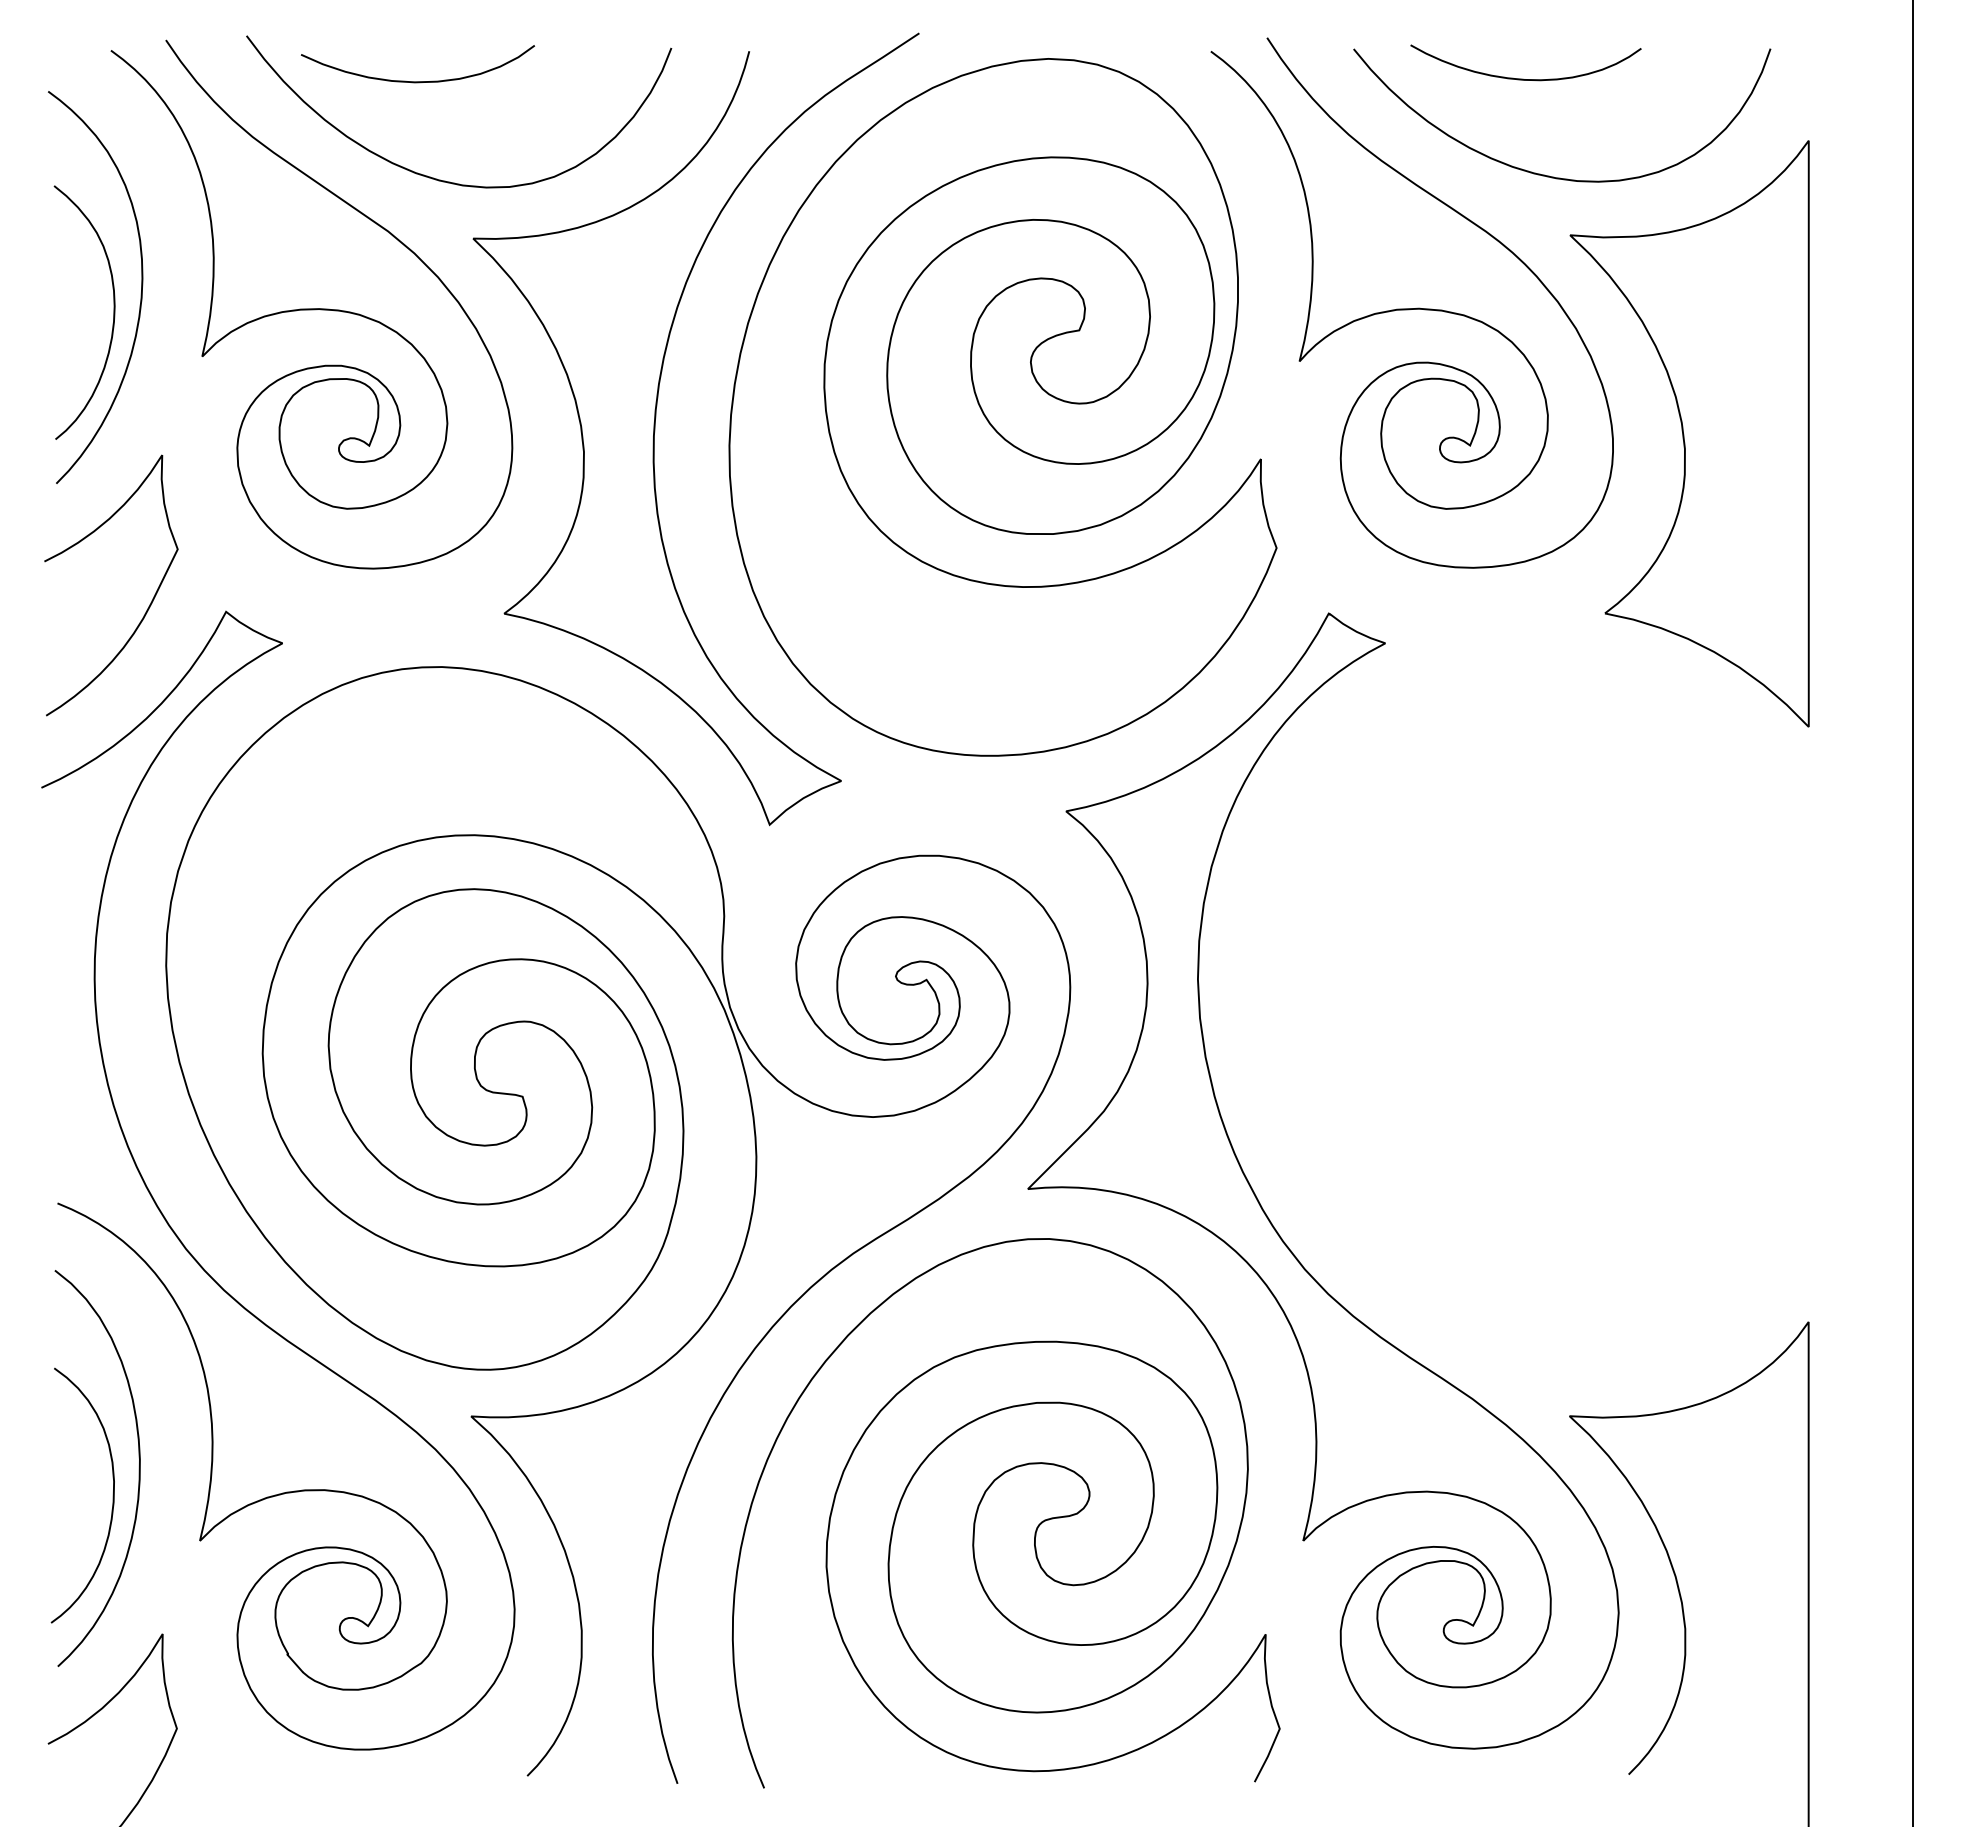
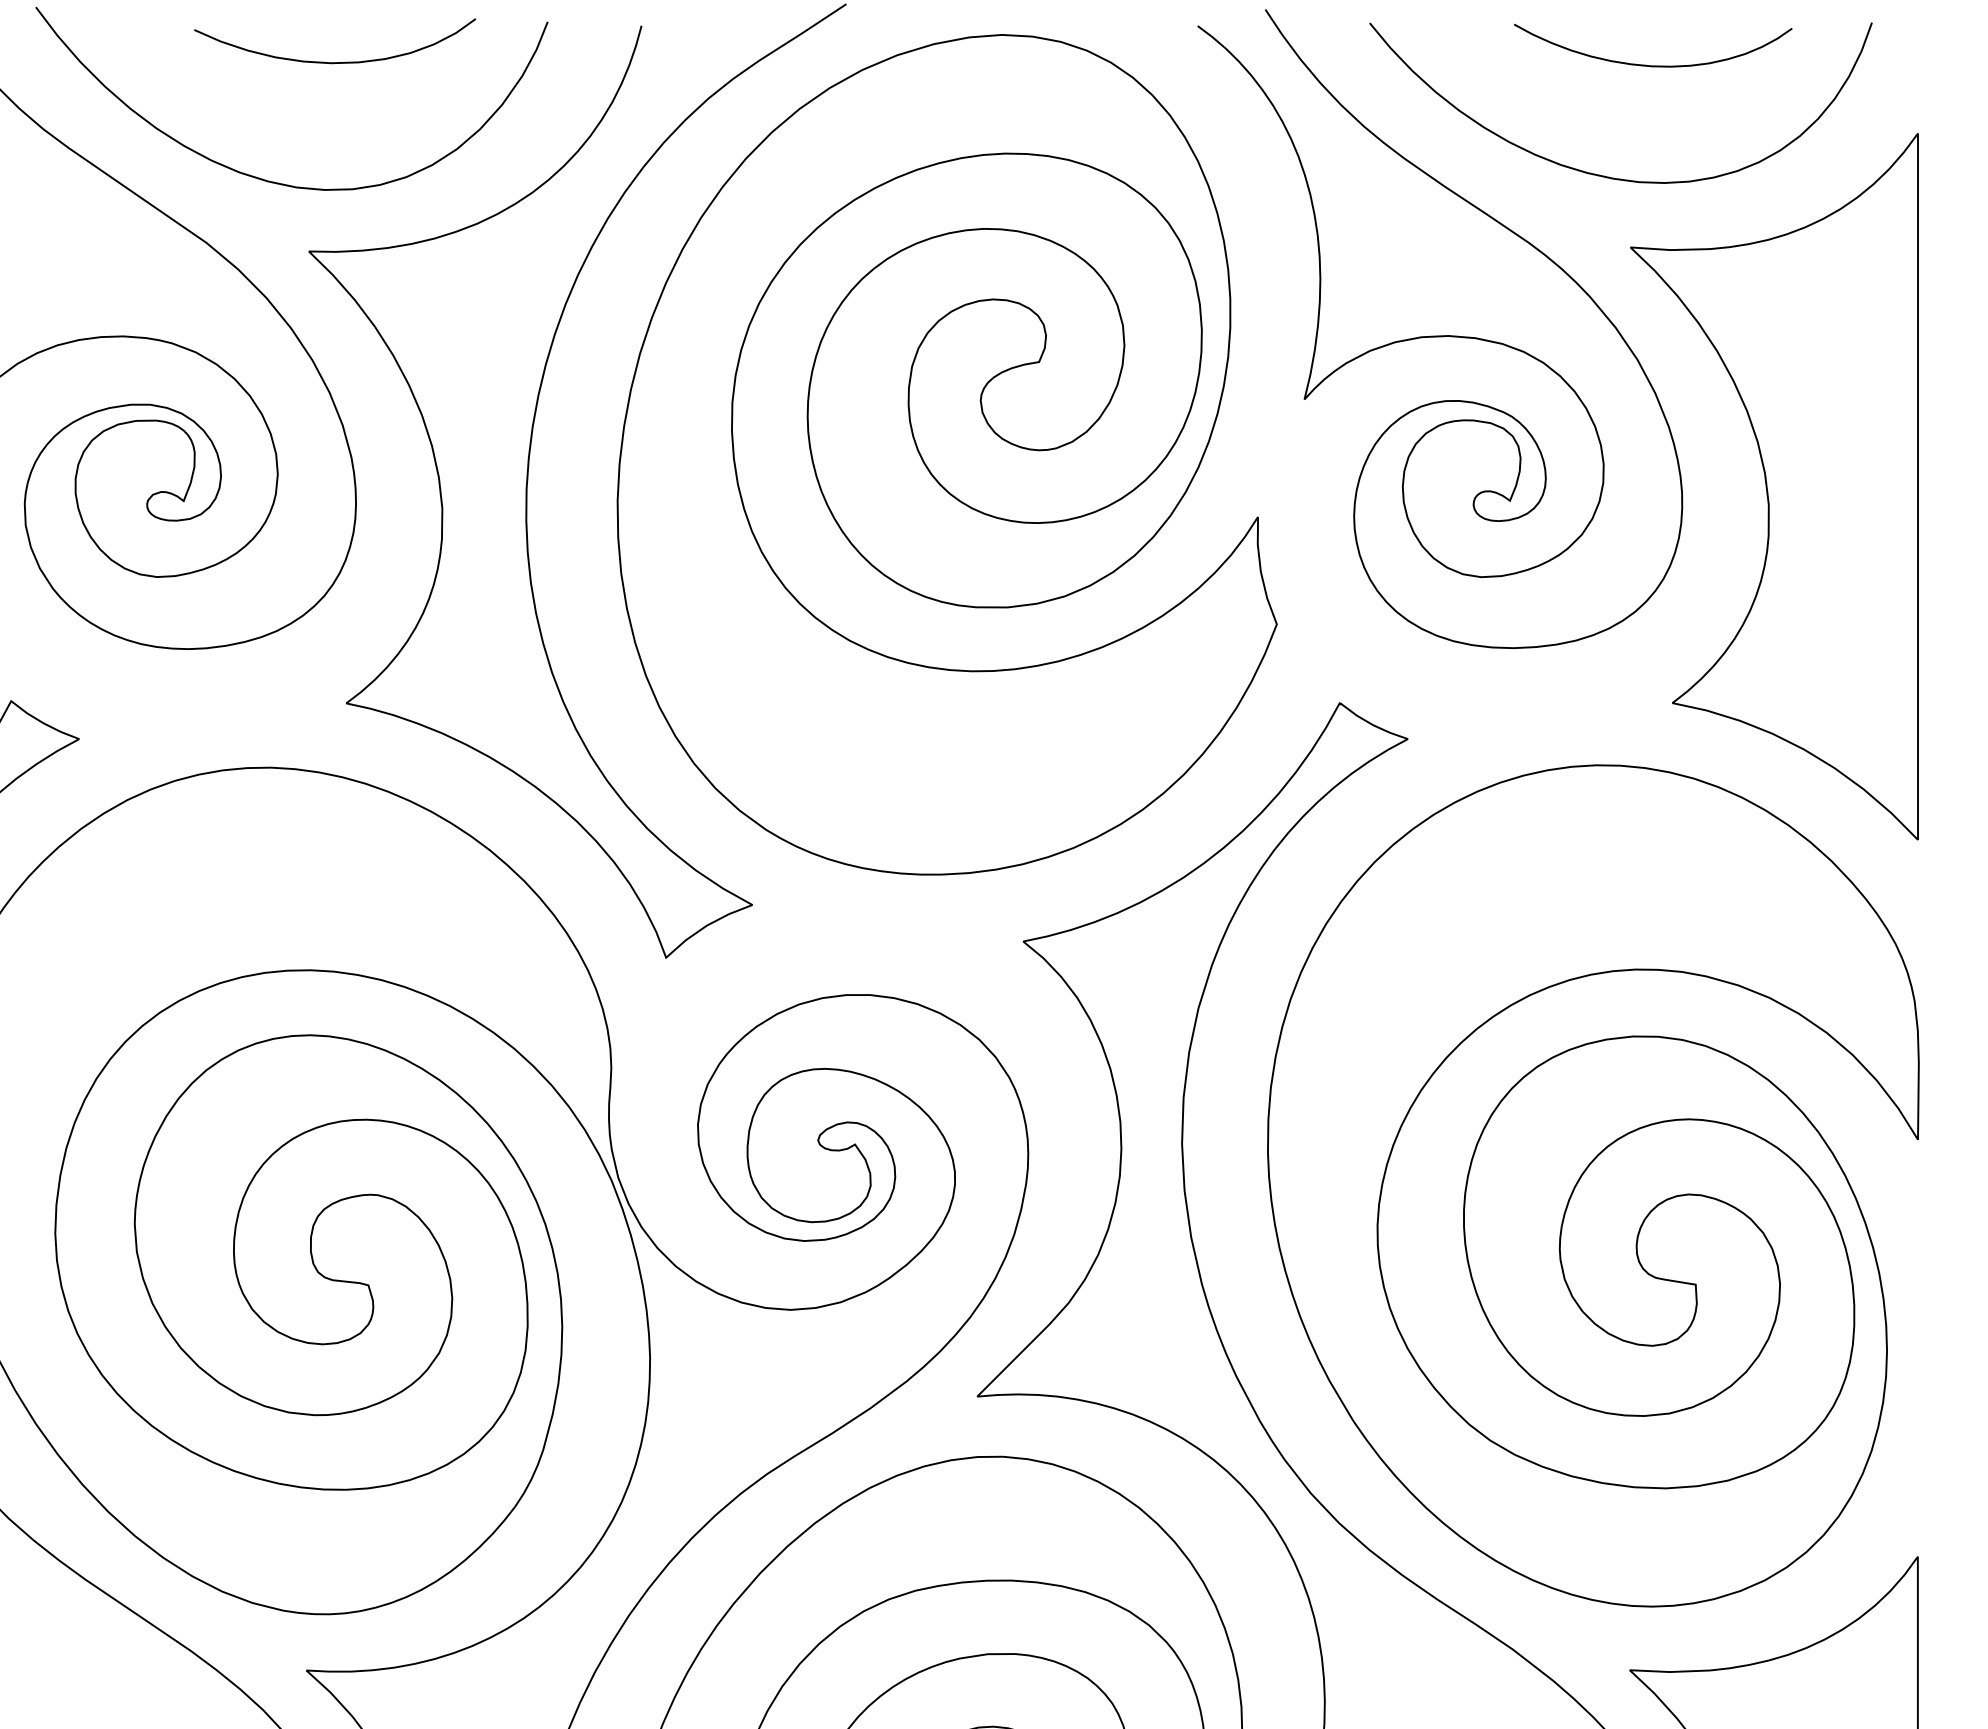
curve: (1523, 78) -> (1650, 64), moved
curve: (417, 81) -> (334, 62), moved
part: (1530, 1006) -> (1582, 1176), added

